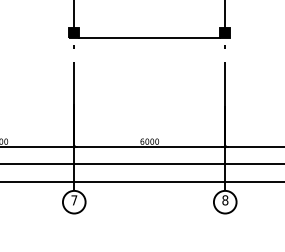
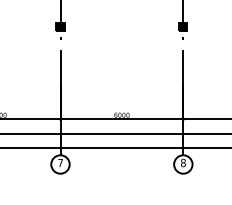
line: (149, 38) -> (121, 31), removed

